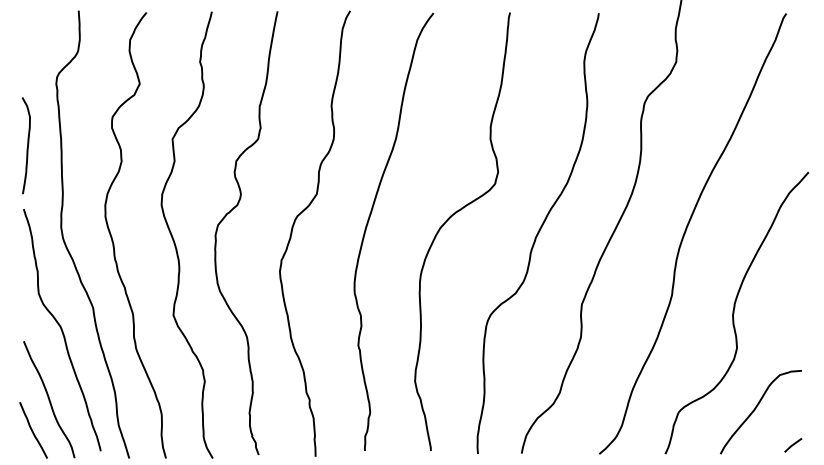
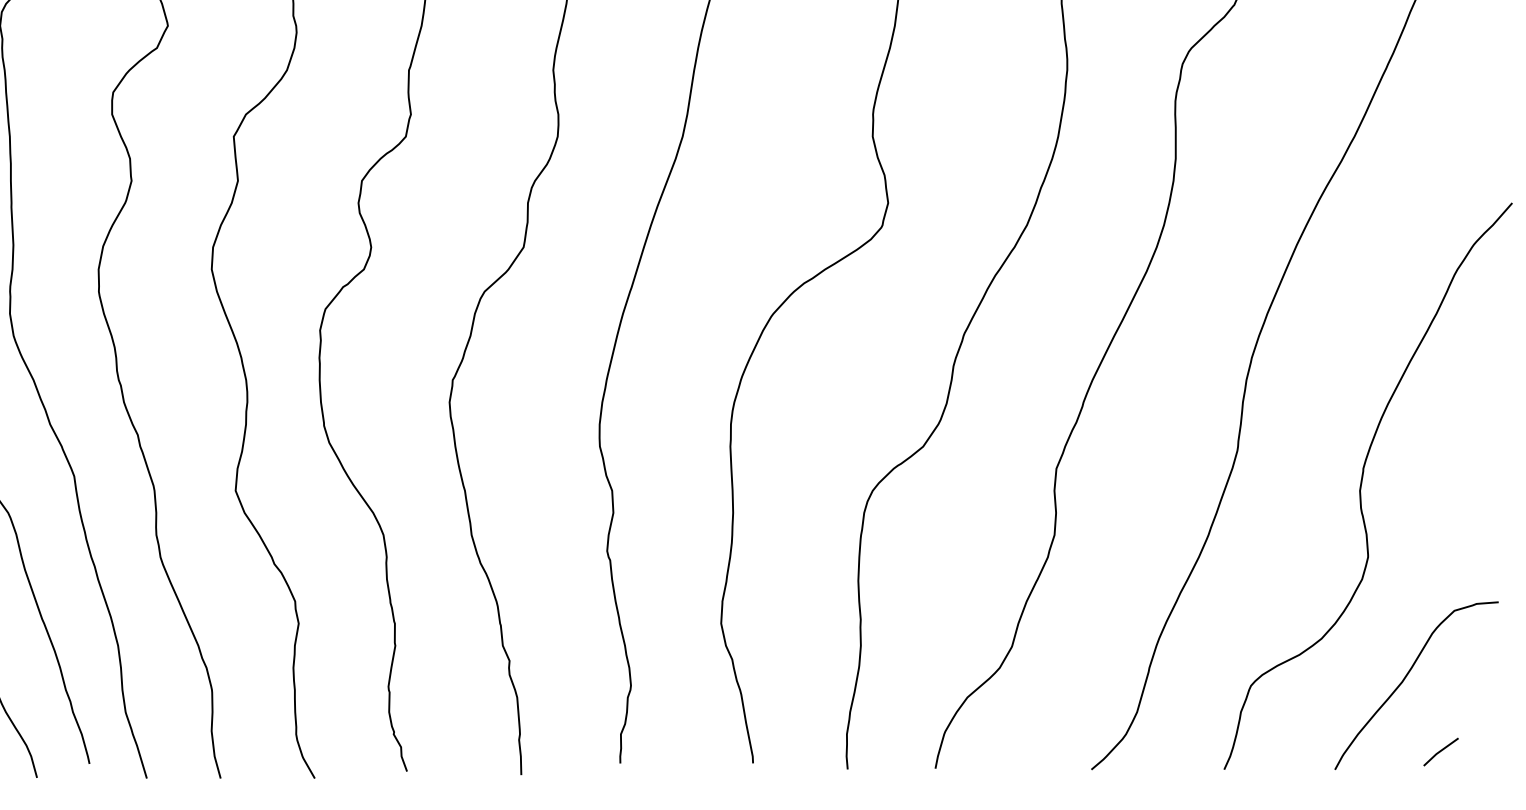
line: (793, 445) -> (1441, 752), moved

